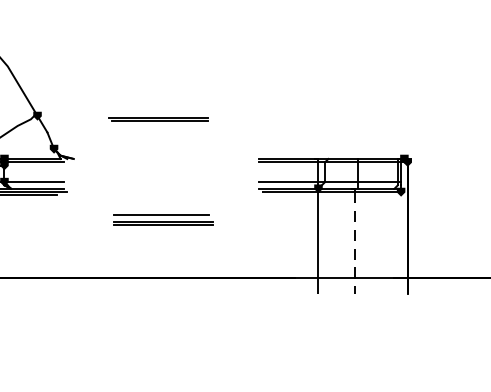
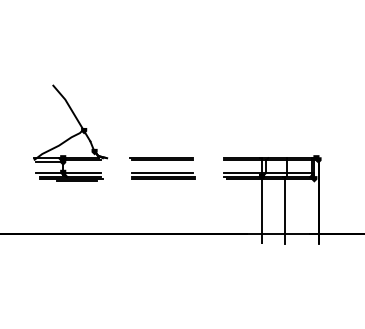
line: (158, 118) -> (161, 158), moved
part: (162, 219) -> (163, 175), moved
line: (355, 244) -> (285, 212), dashed -> solid

